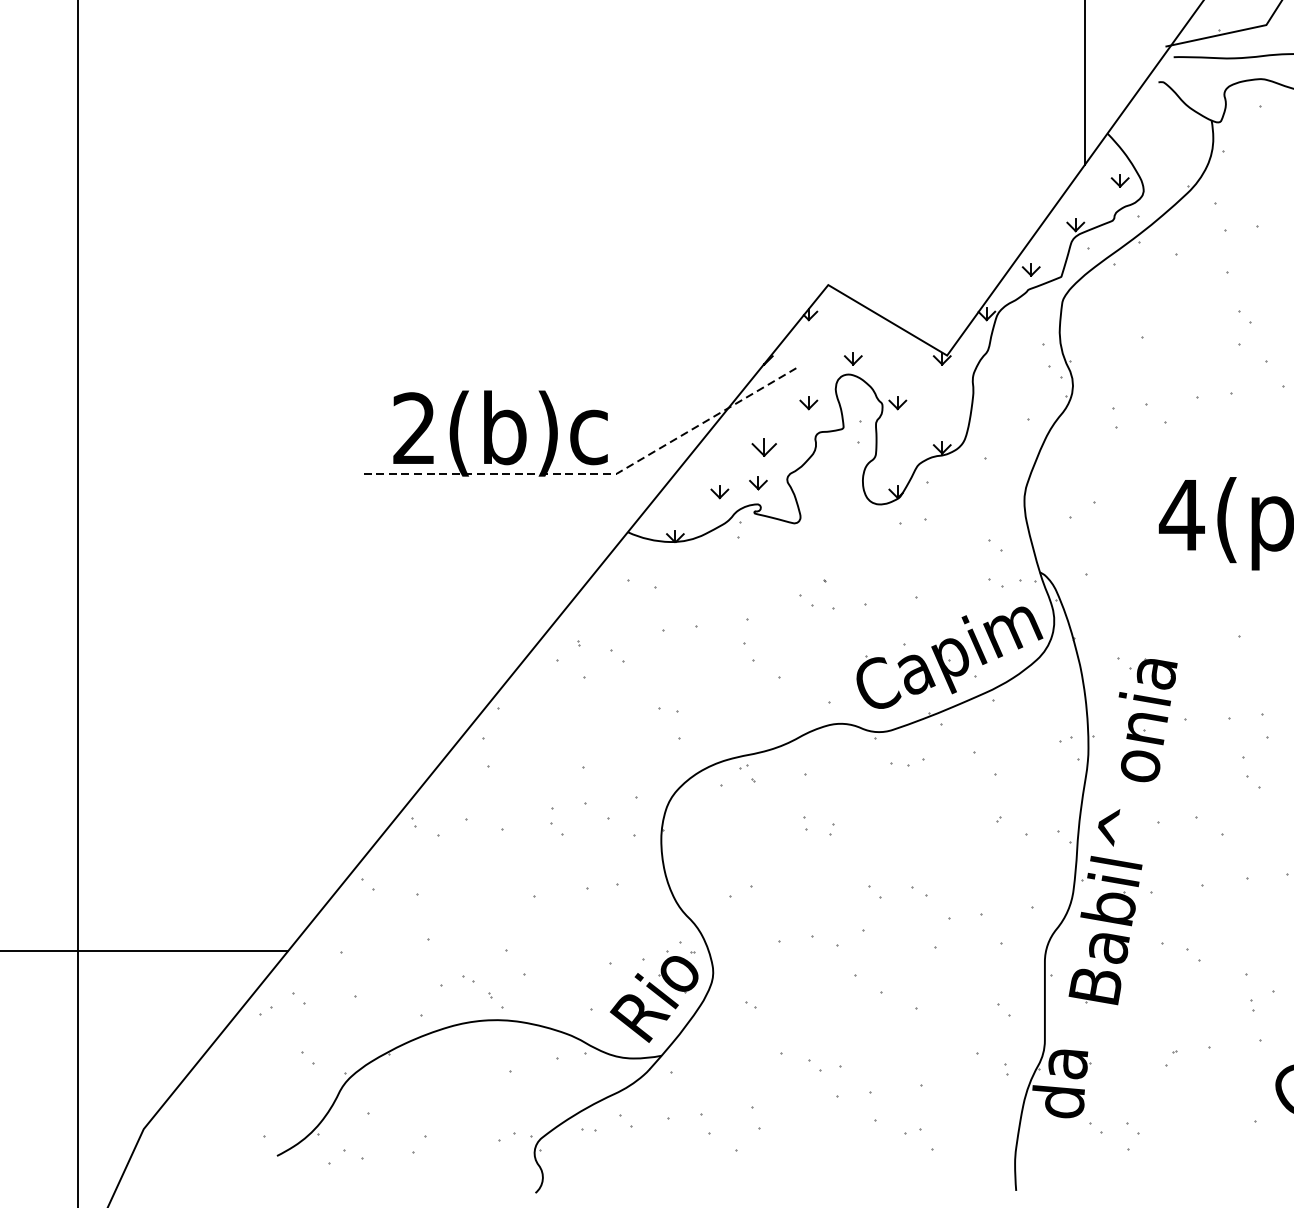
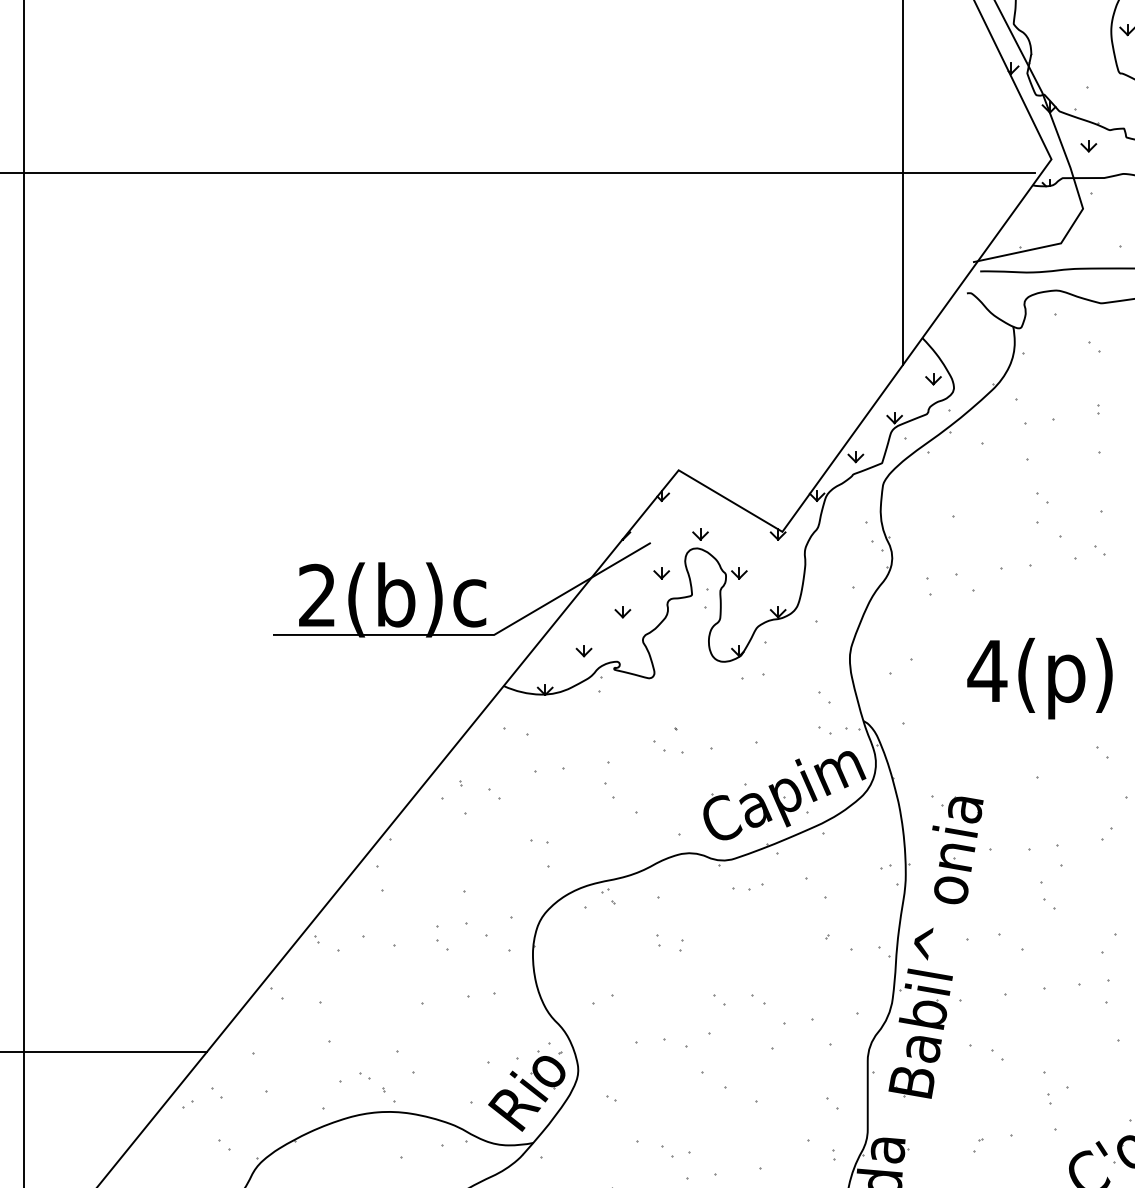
part: (763, 447) -> (622, 612), size x0.71
line: (595, 473) -> (475, 634), dashed -> solid
part: (758, 483) -> (617, 643), removed

